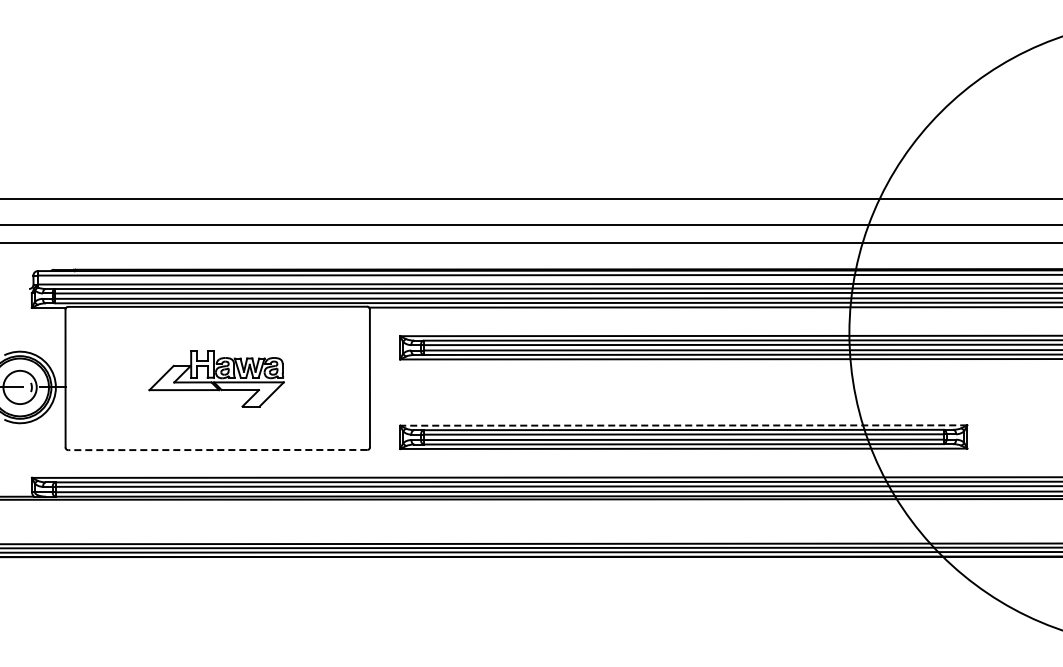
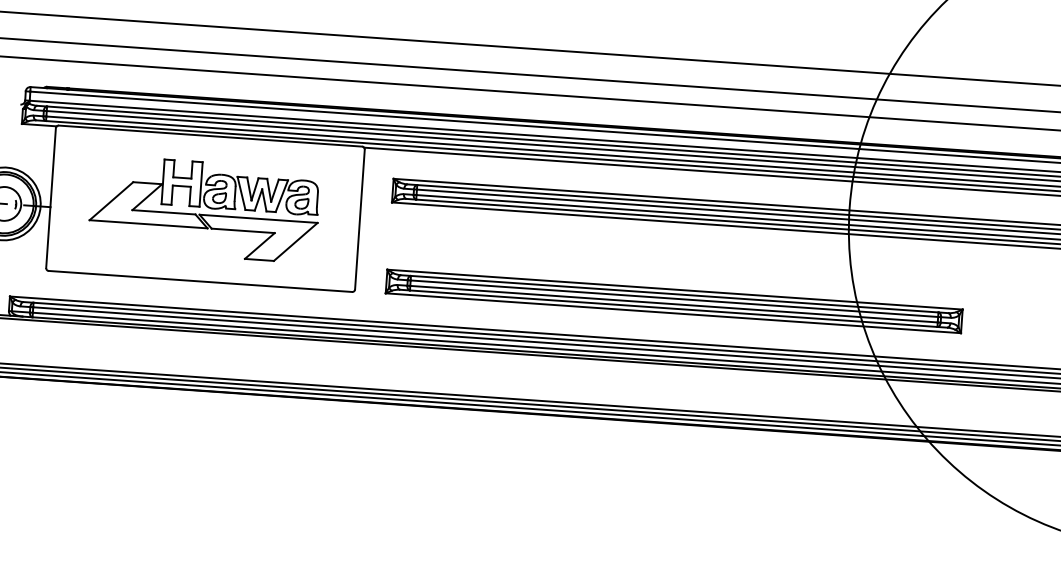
part: (216, 378) -> (204, 208), size x1.67
line: (683, 425) -> (674, 289), dashed -> solid
line: (217, 450) -> (200, 281), dashed -> solid

